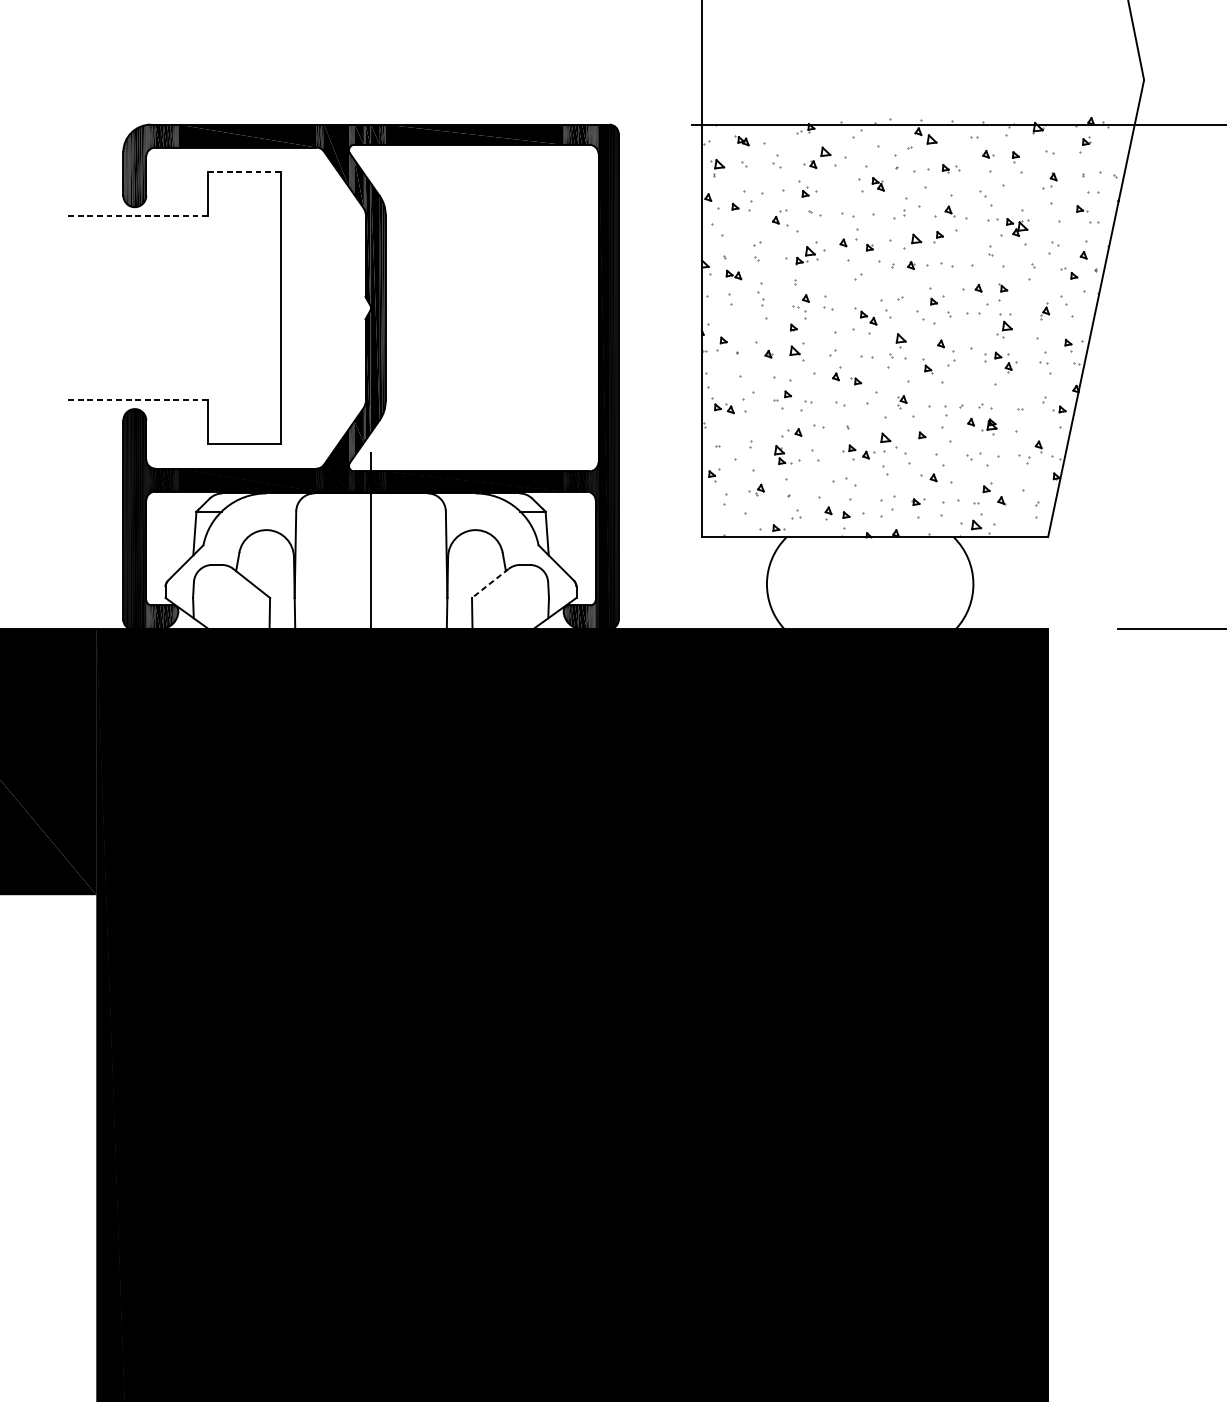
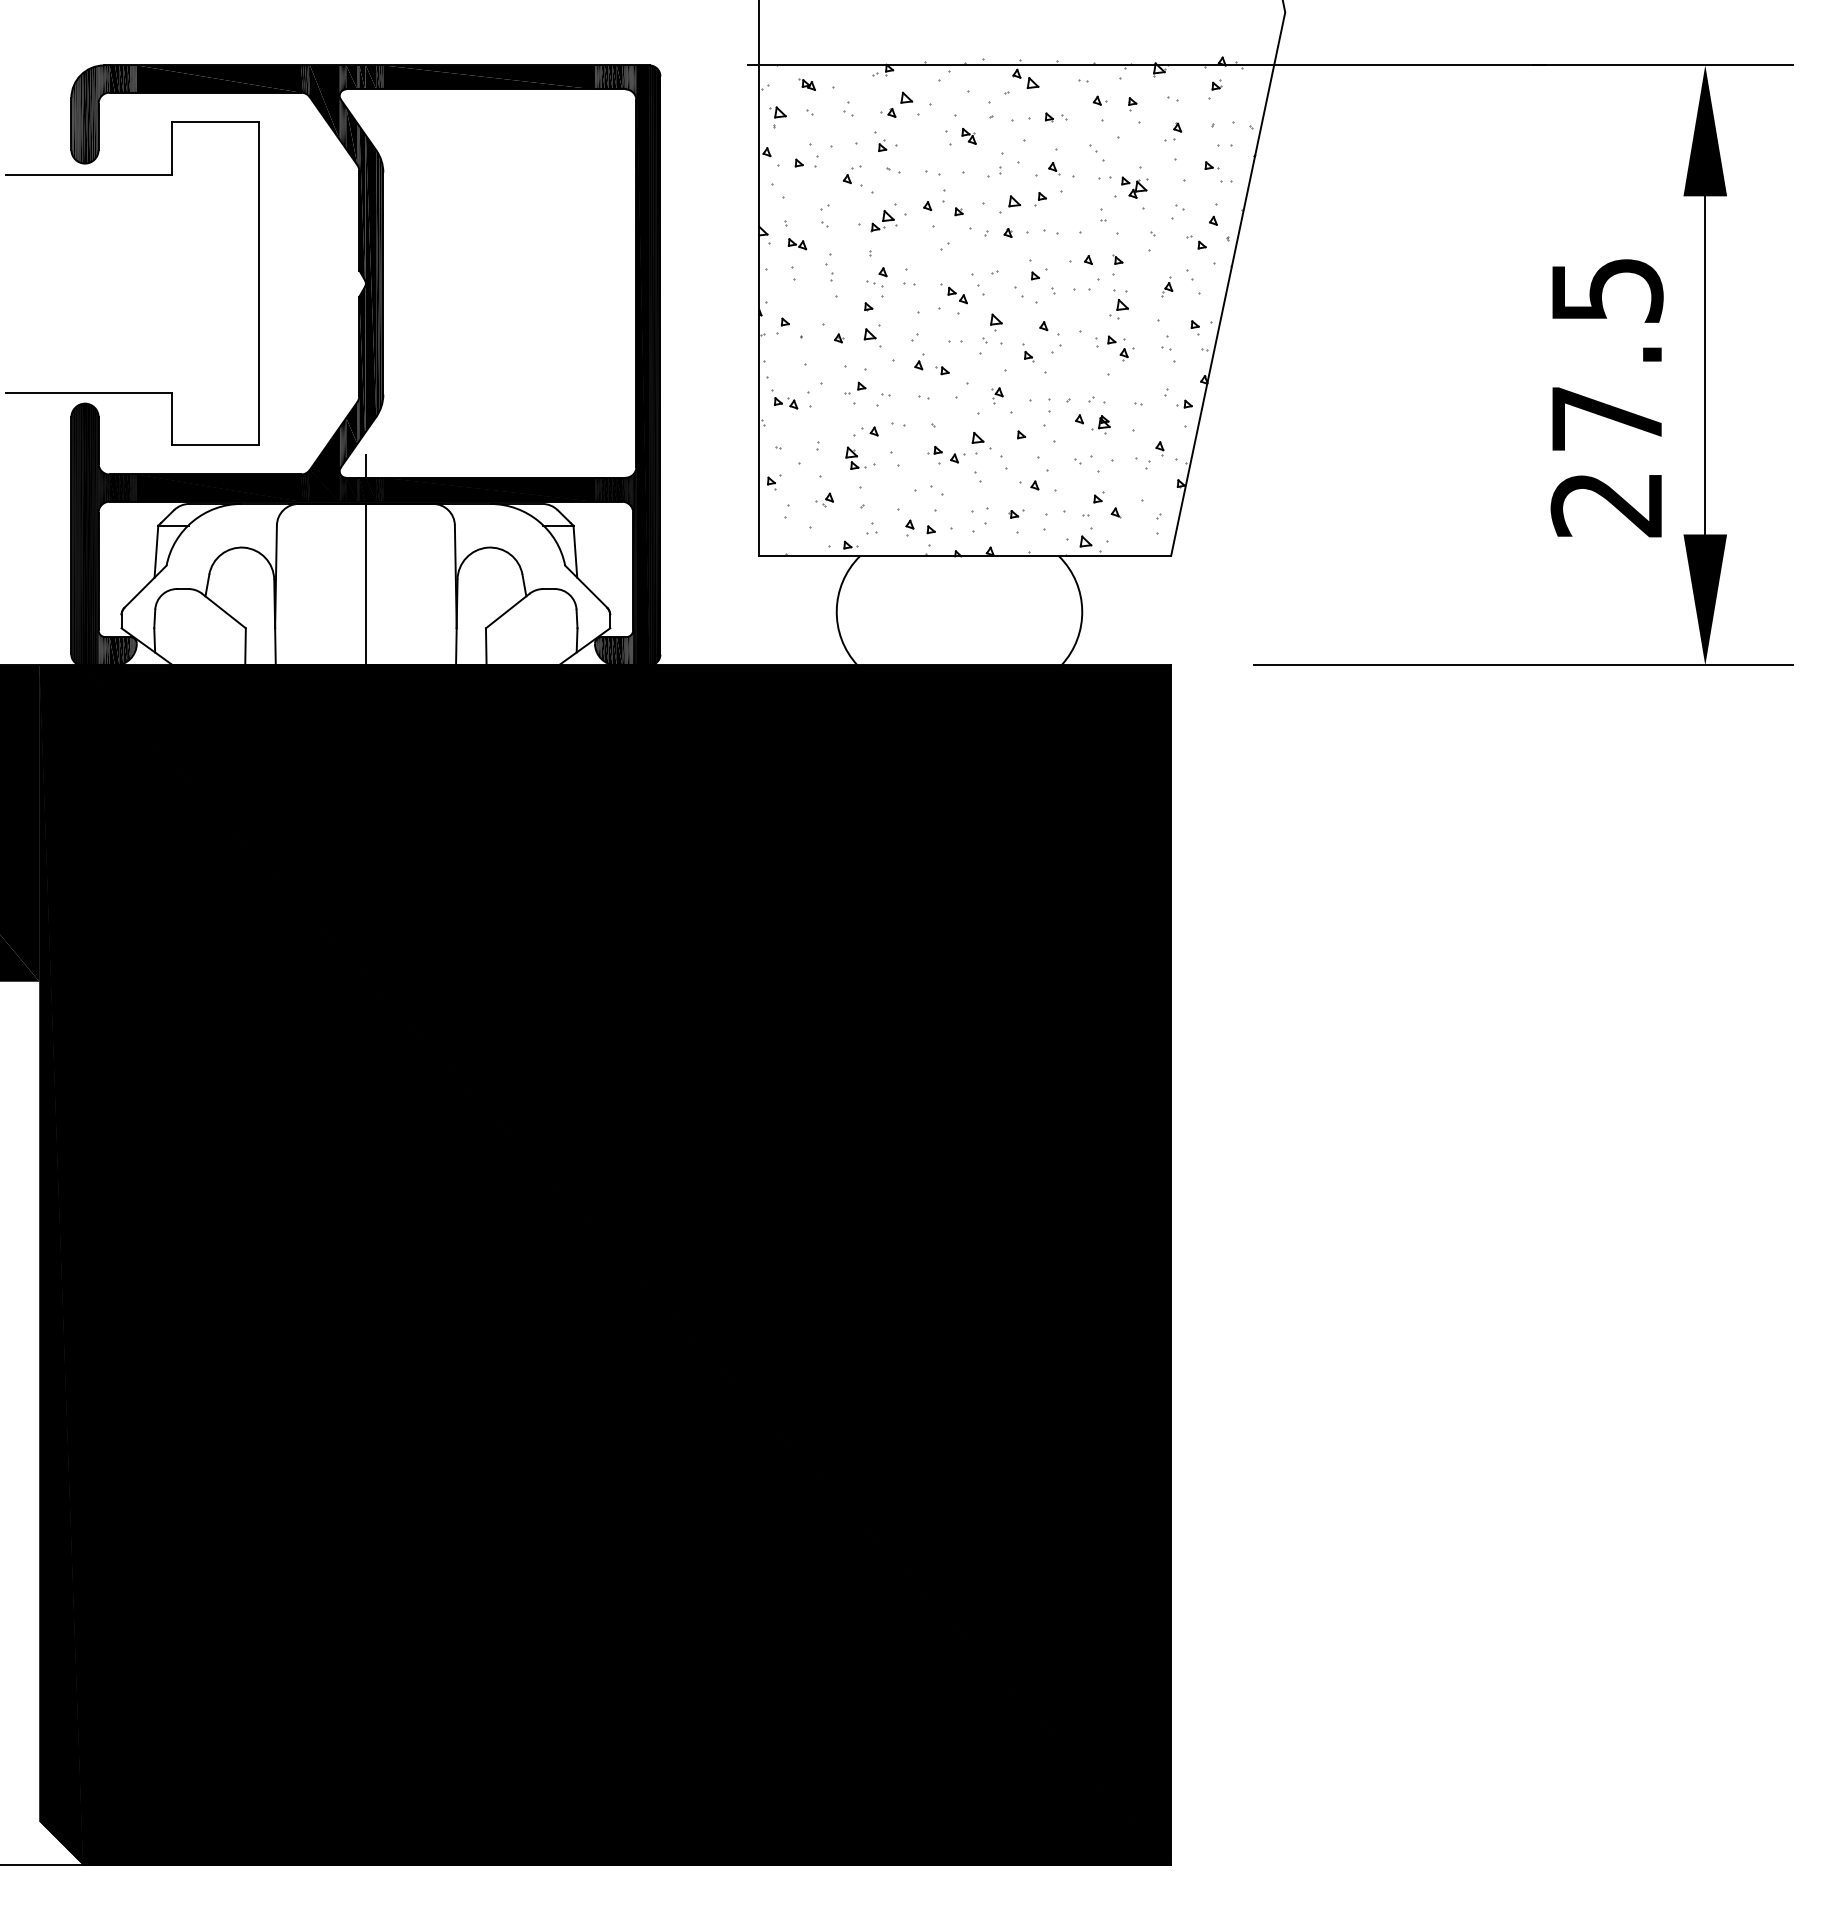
line: (244, 172) -> (215, 122), dashed -> solid
line: (137, 216) -> (88, 174), dashed -> solid
line: (137, 399) -> (88, 392), dashed -> solid
line: (490, 583) -> (507, 611), dashed -> solid

